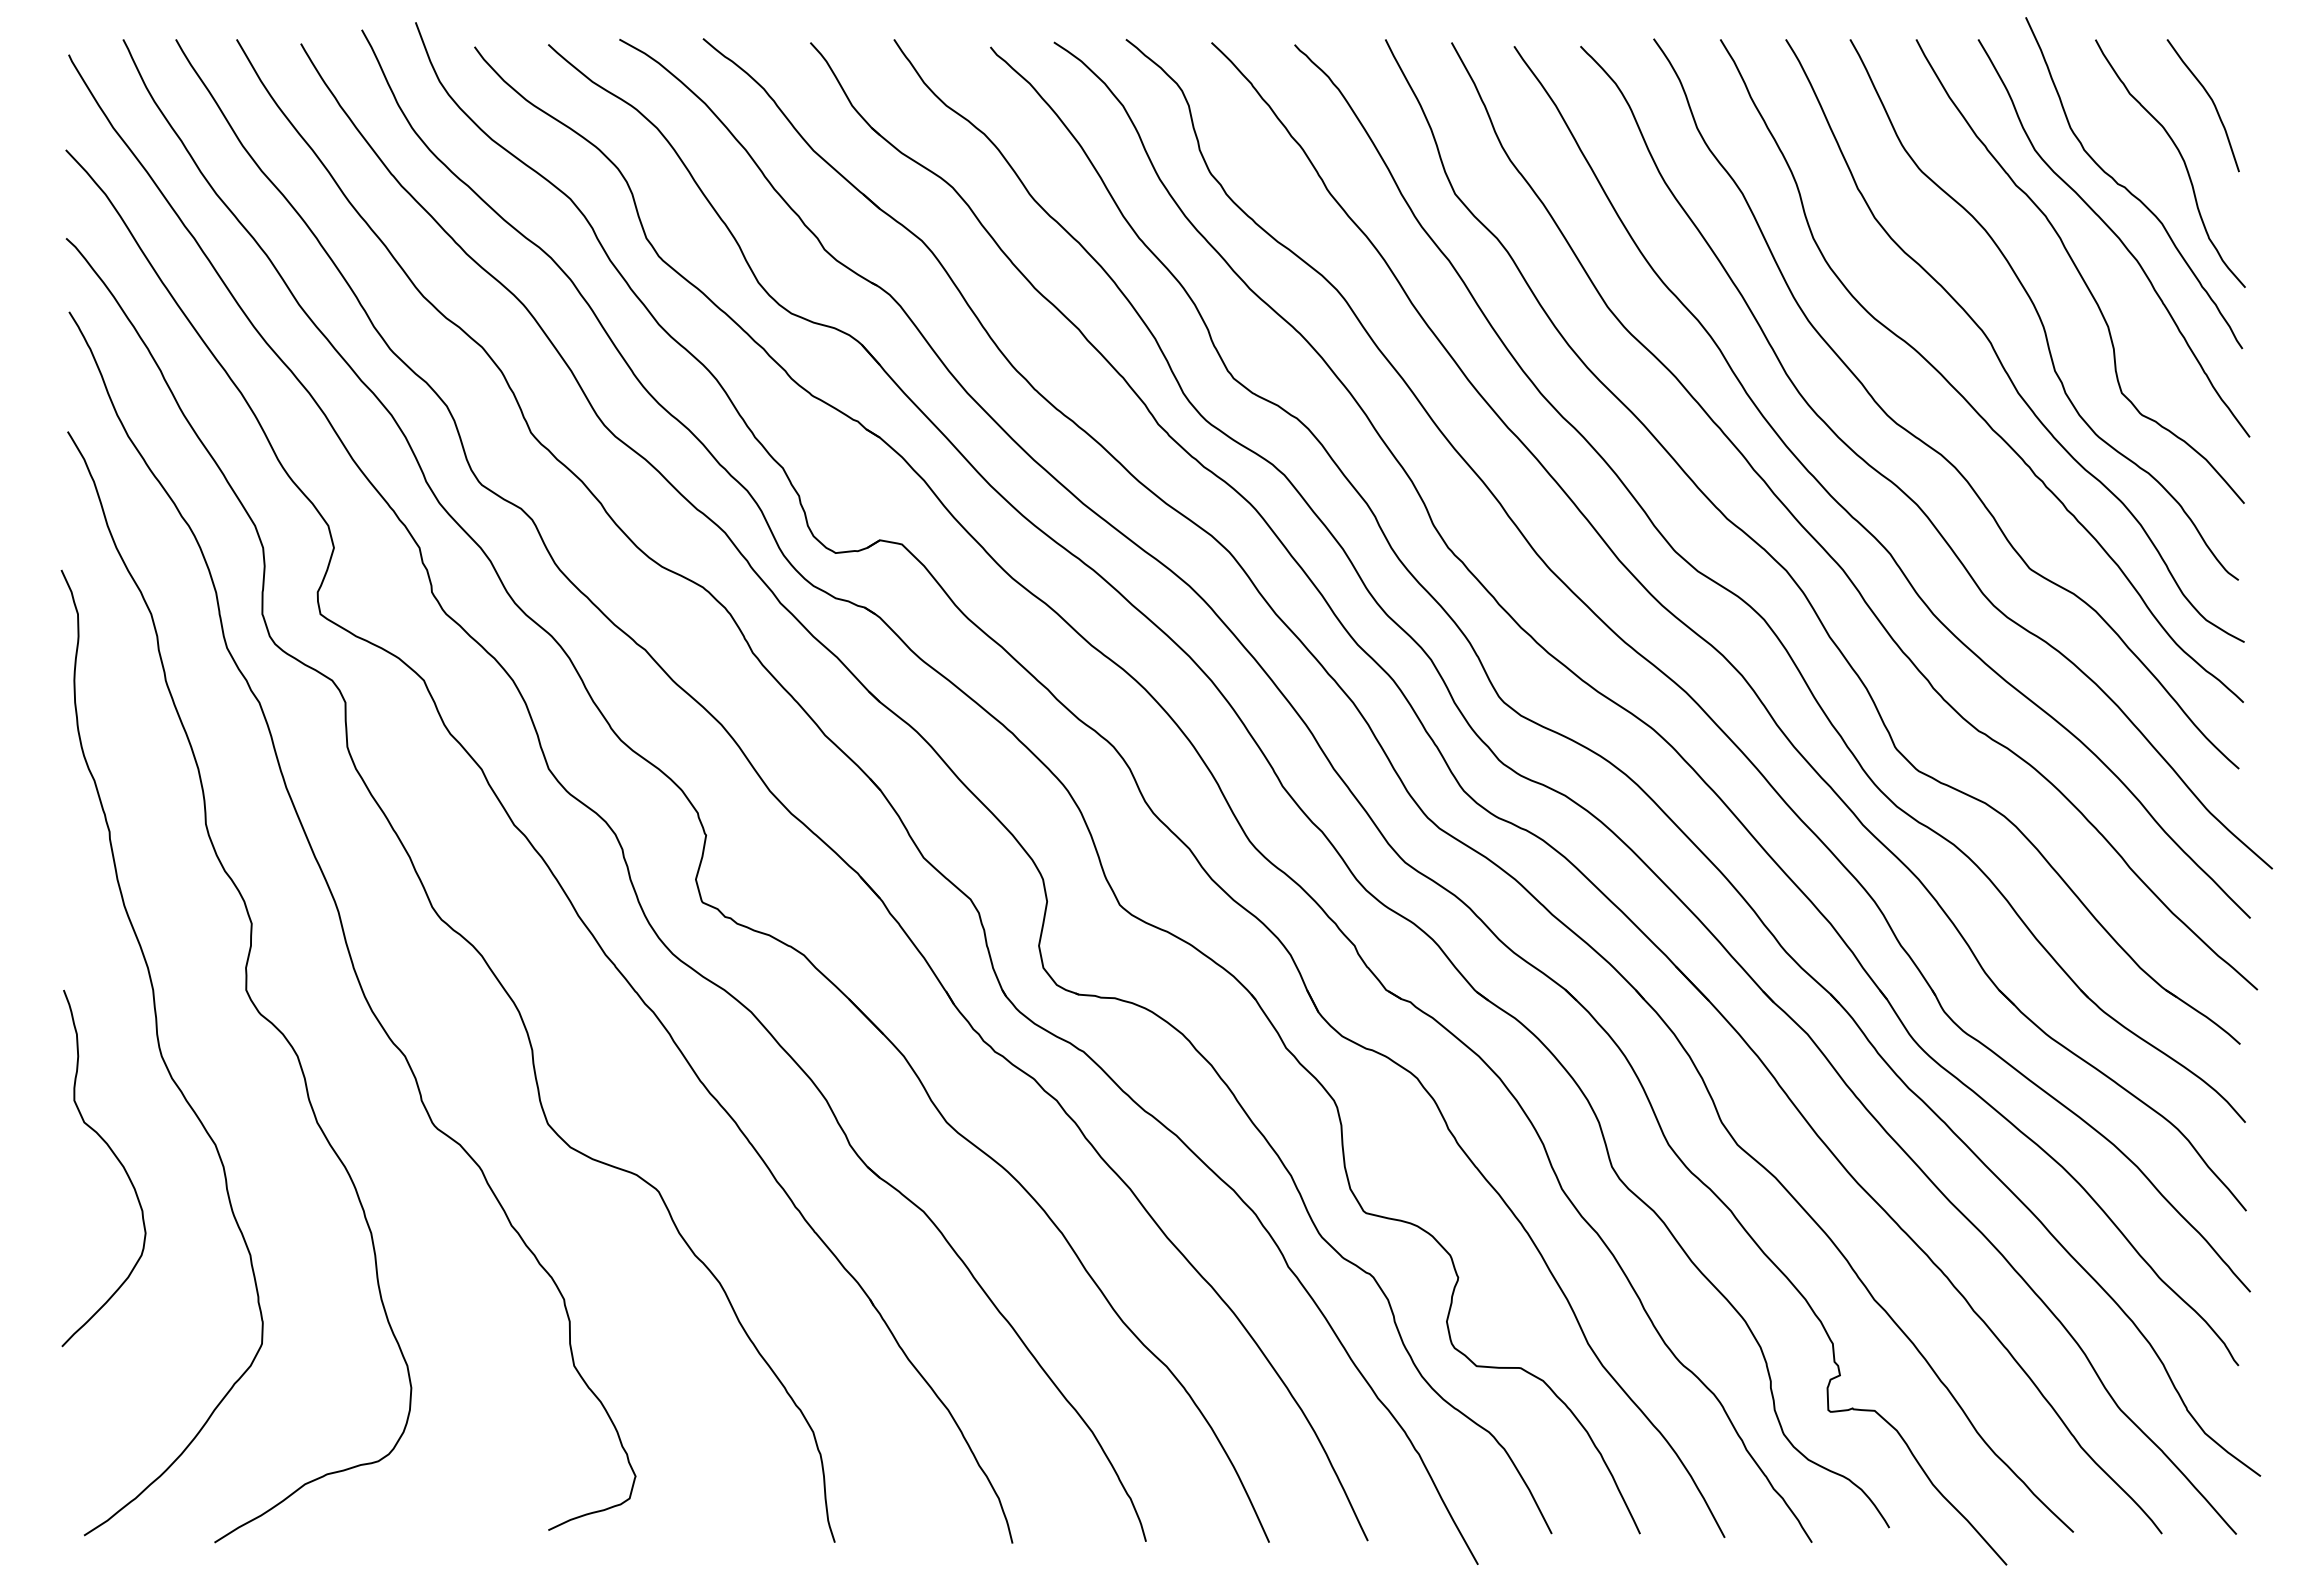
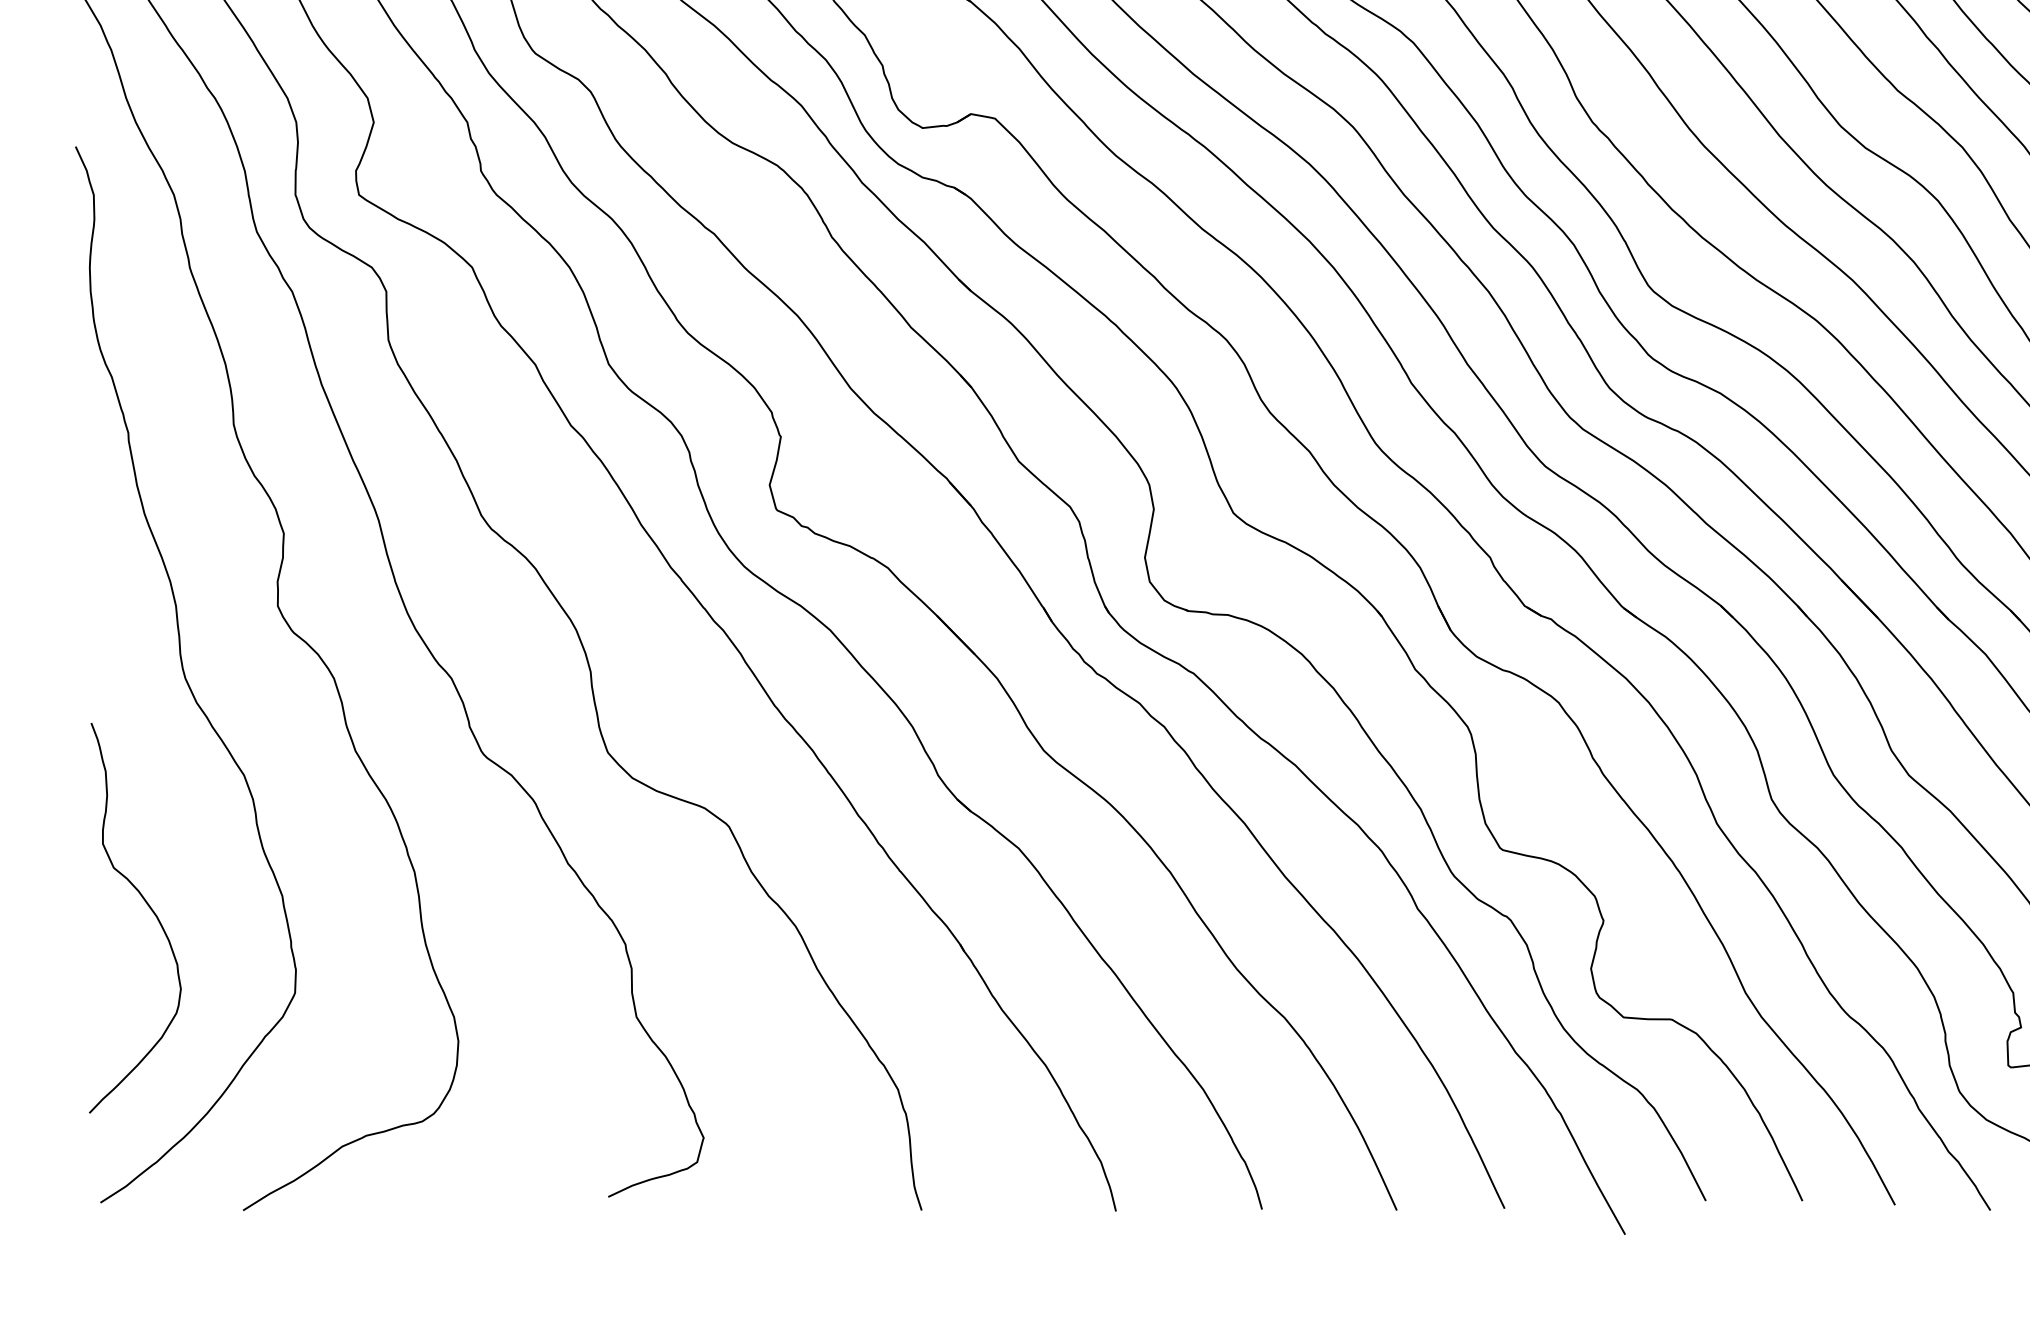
curve: (117, 1160) -> (150, 909), moved

